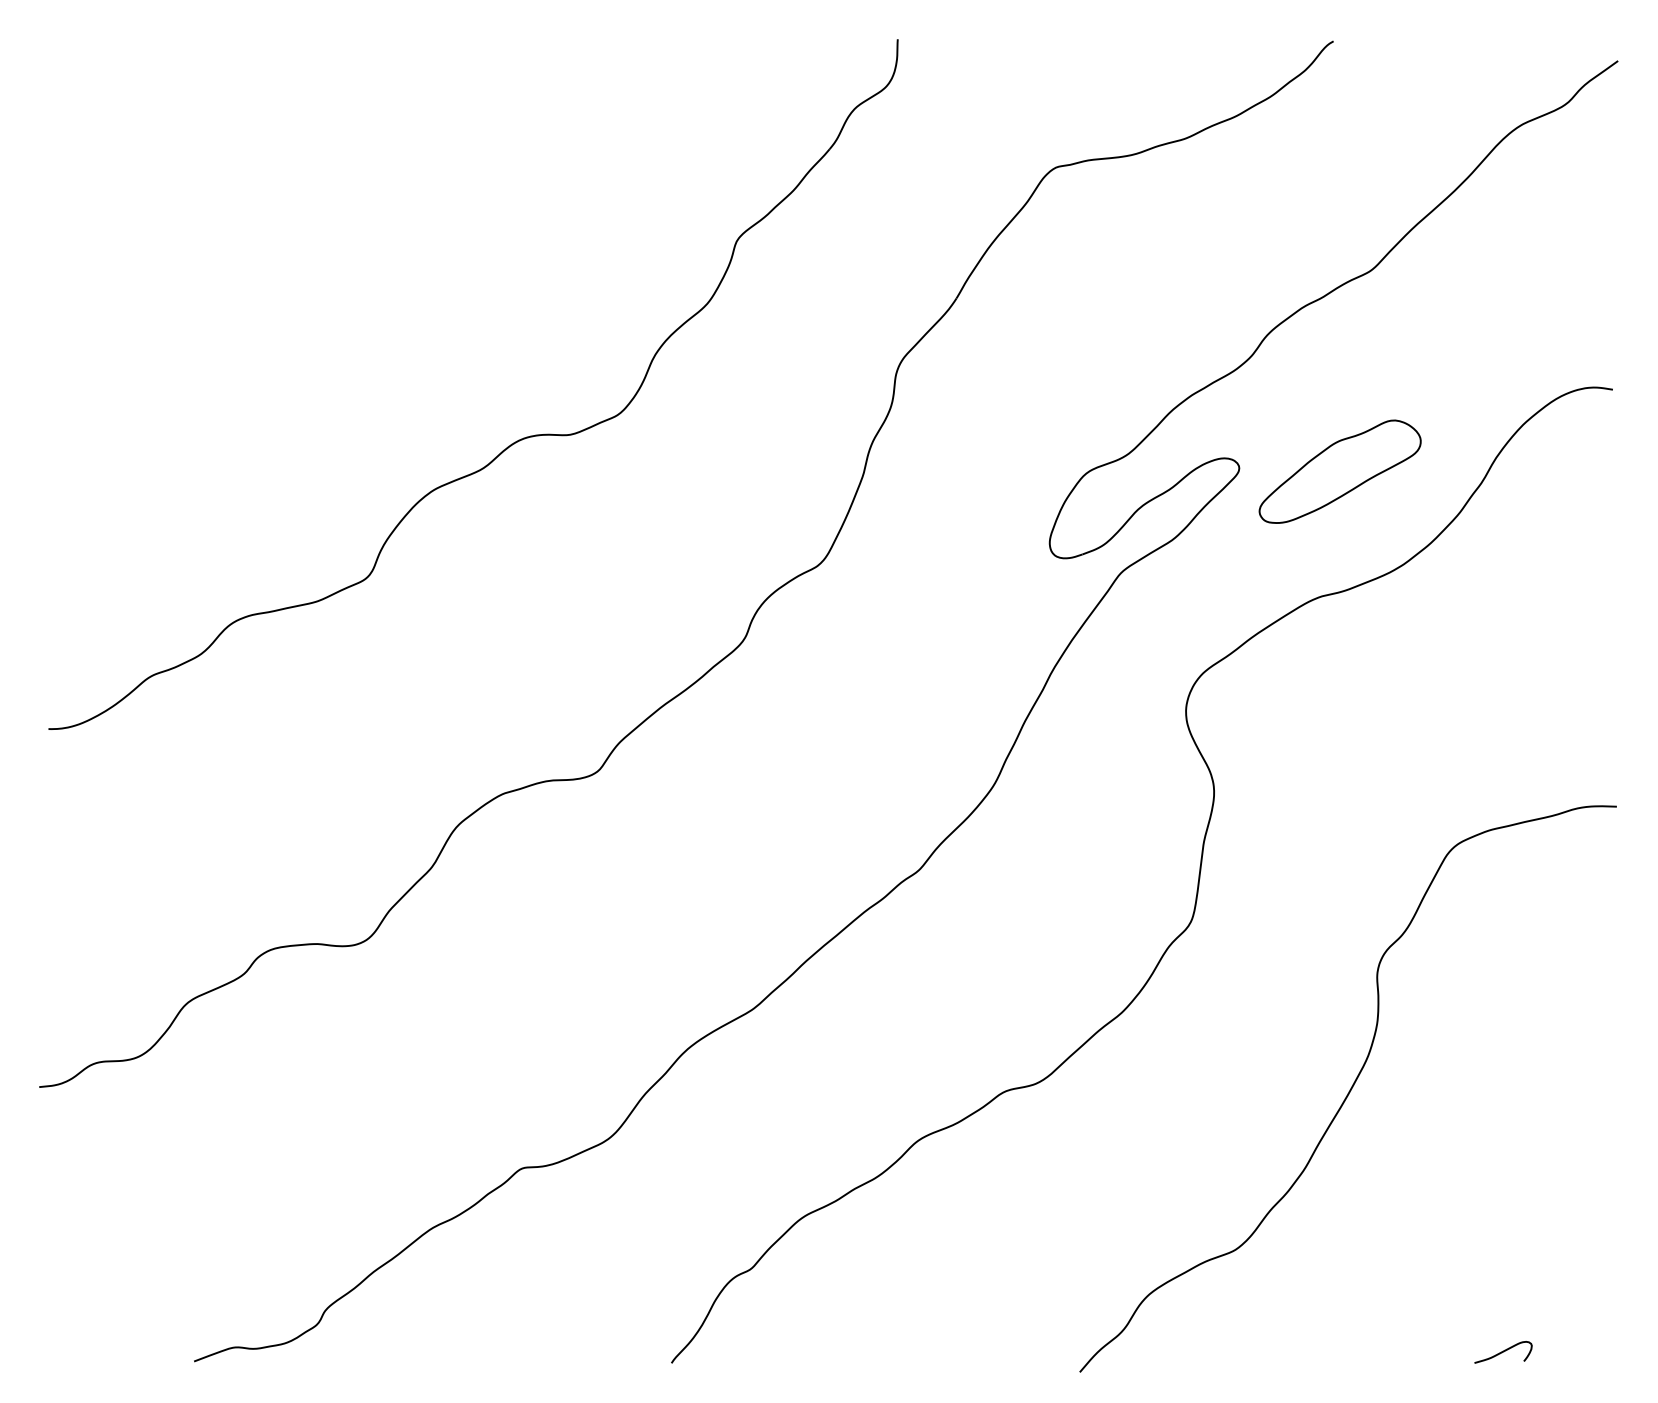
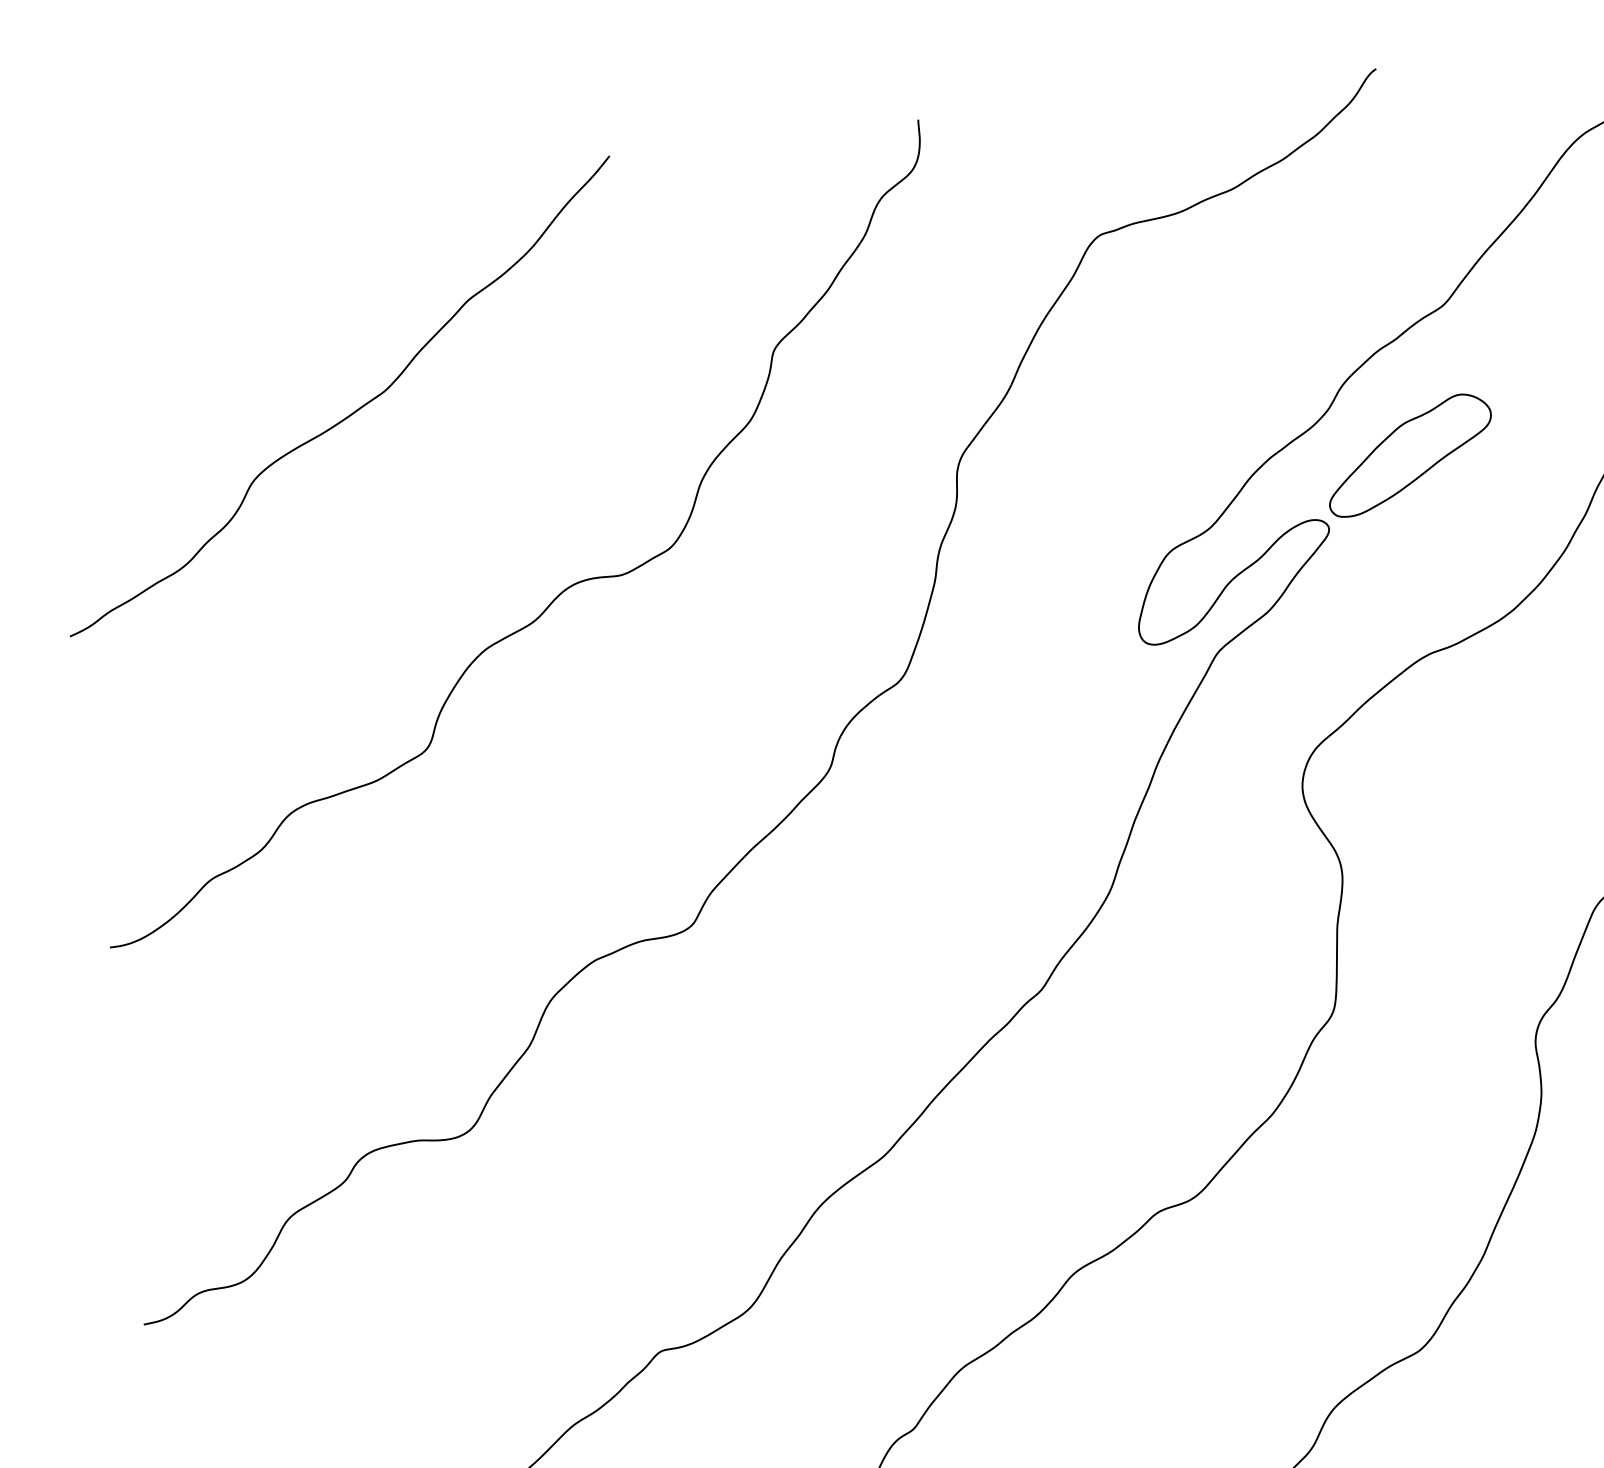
curve: (336, 251) -> (354, 410), added
part: (1339, 471) -> (1409, 454), moved

